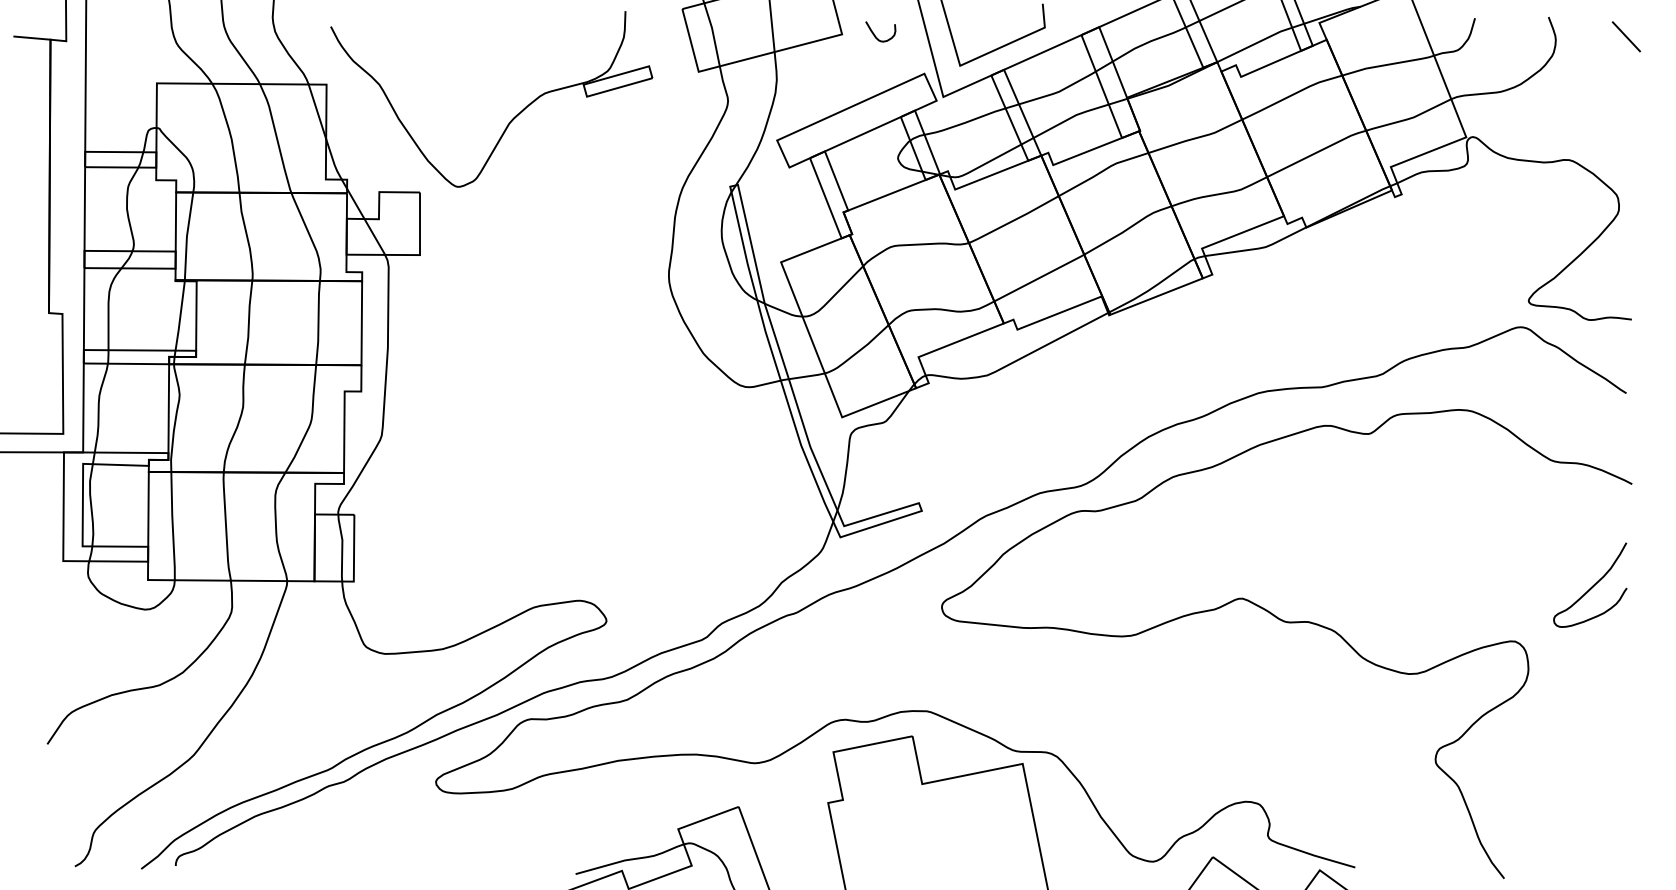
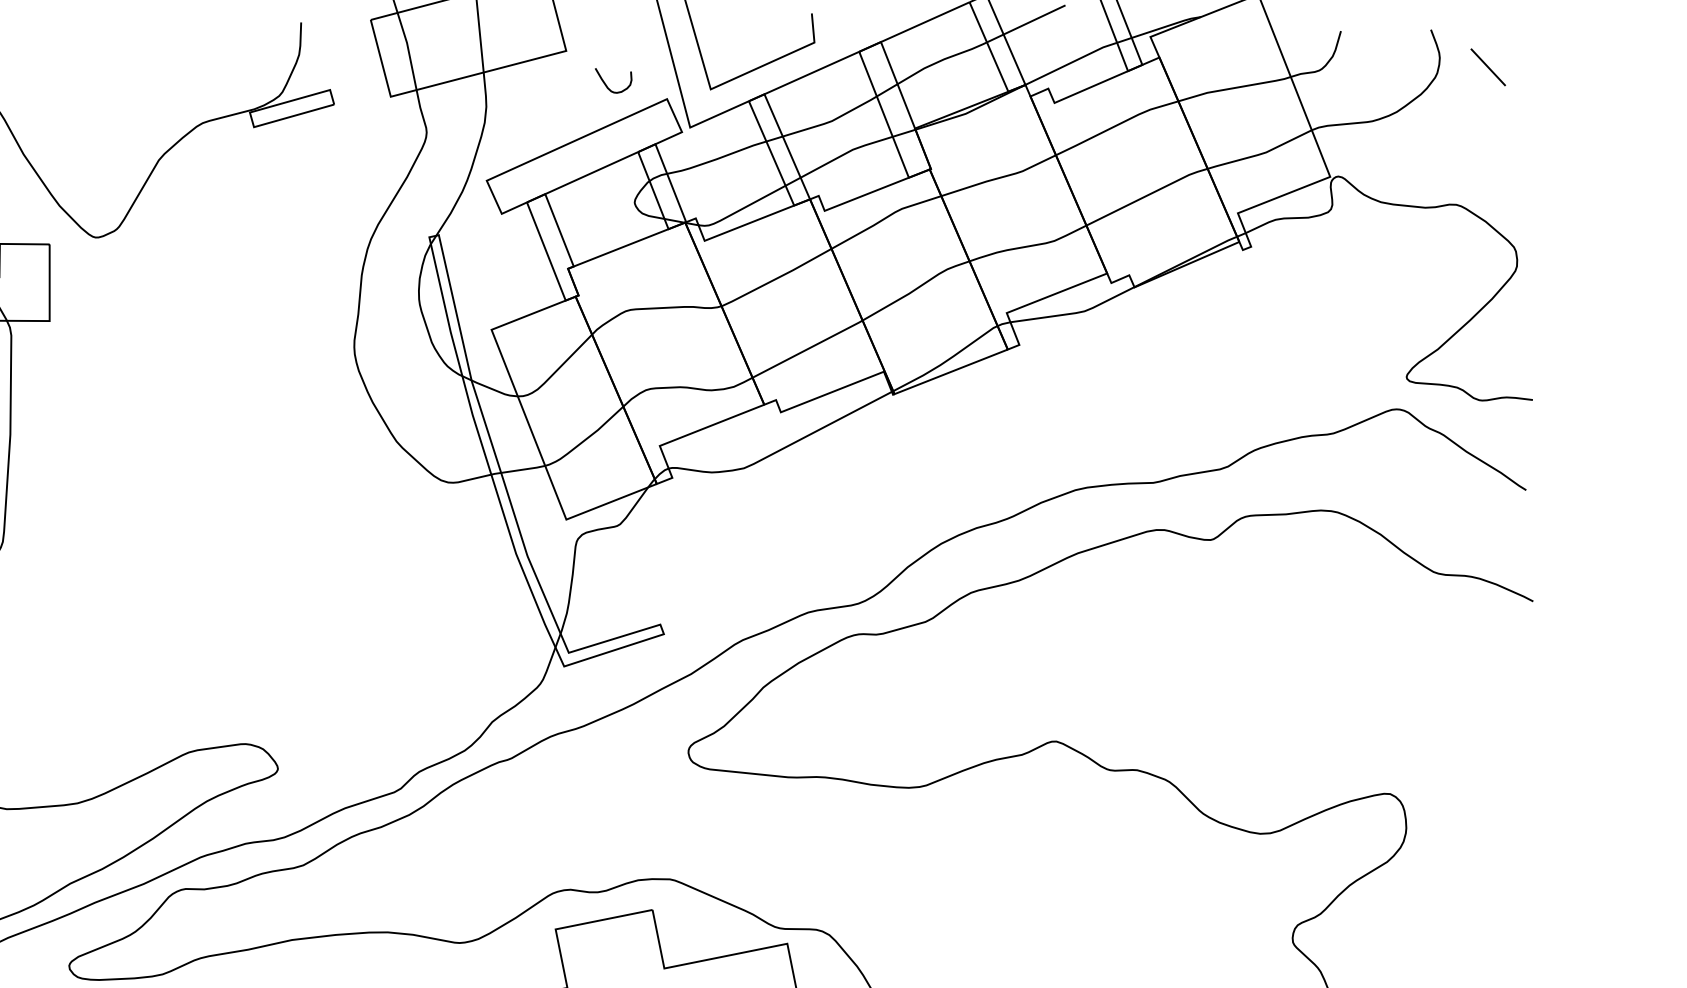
curve: (874, 33) -> (605, 82), moved
line: (1625, 36) -> (1487, 66), moved
curve: (1592, 585) -> (1484, 725), removed

